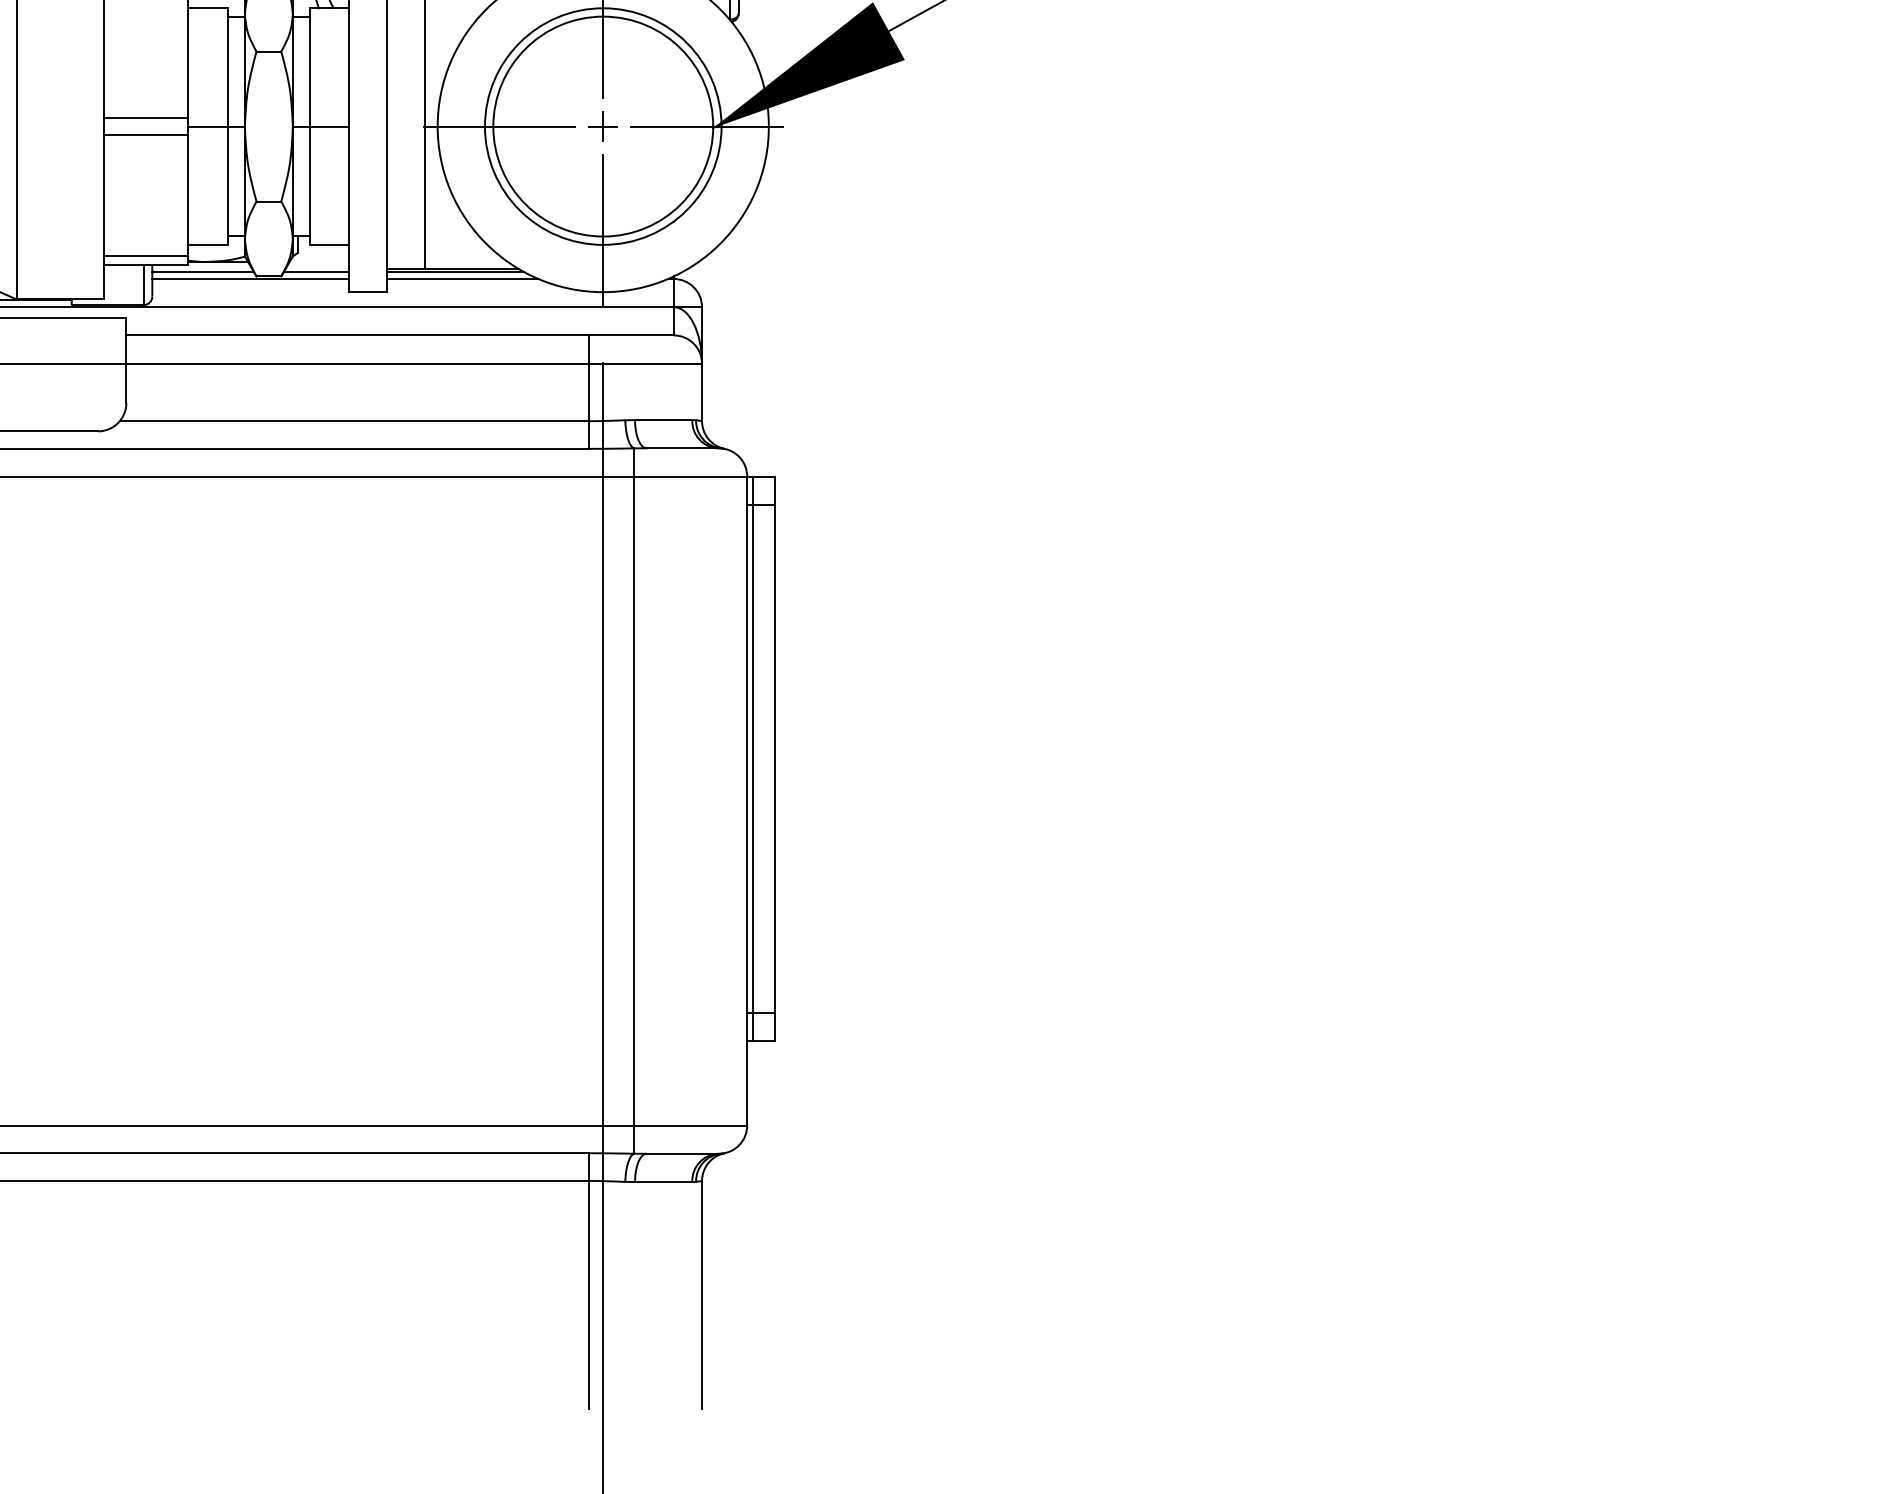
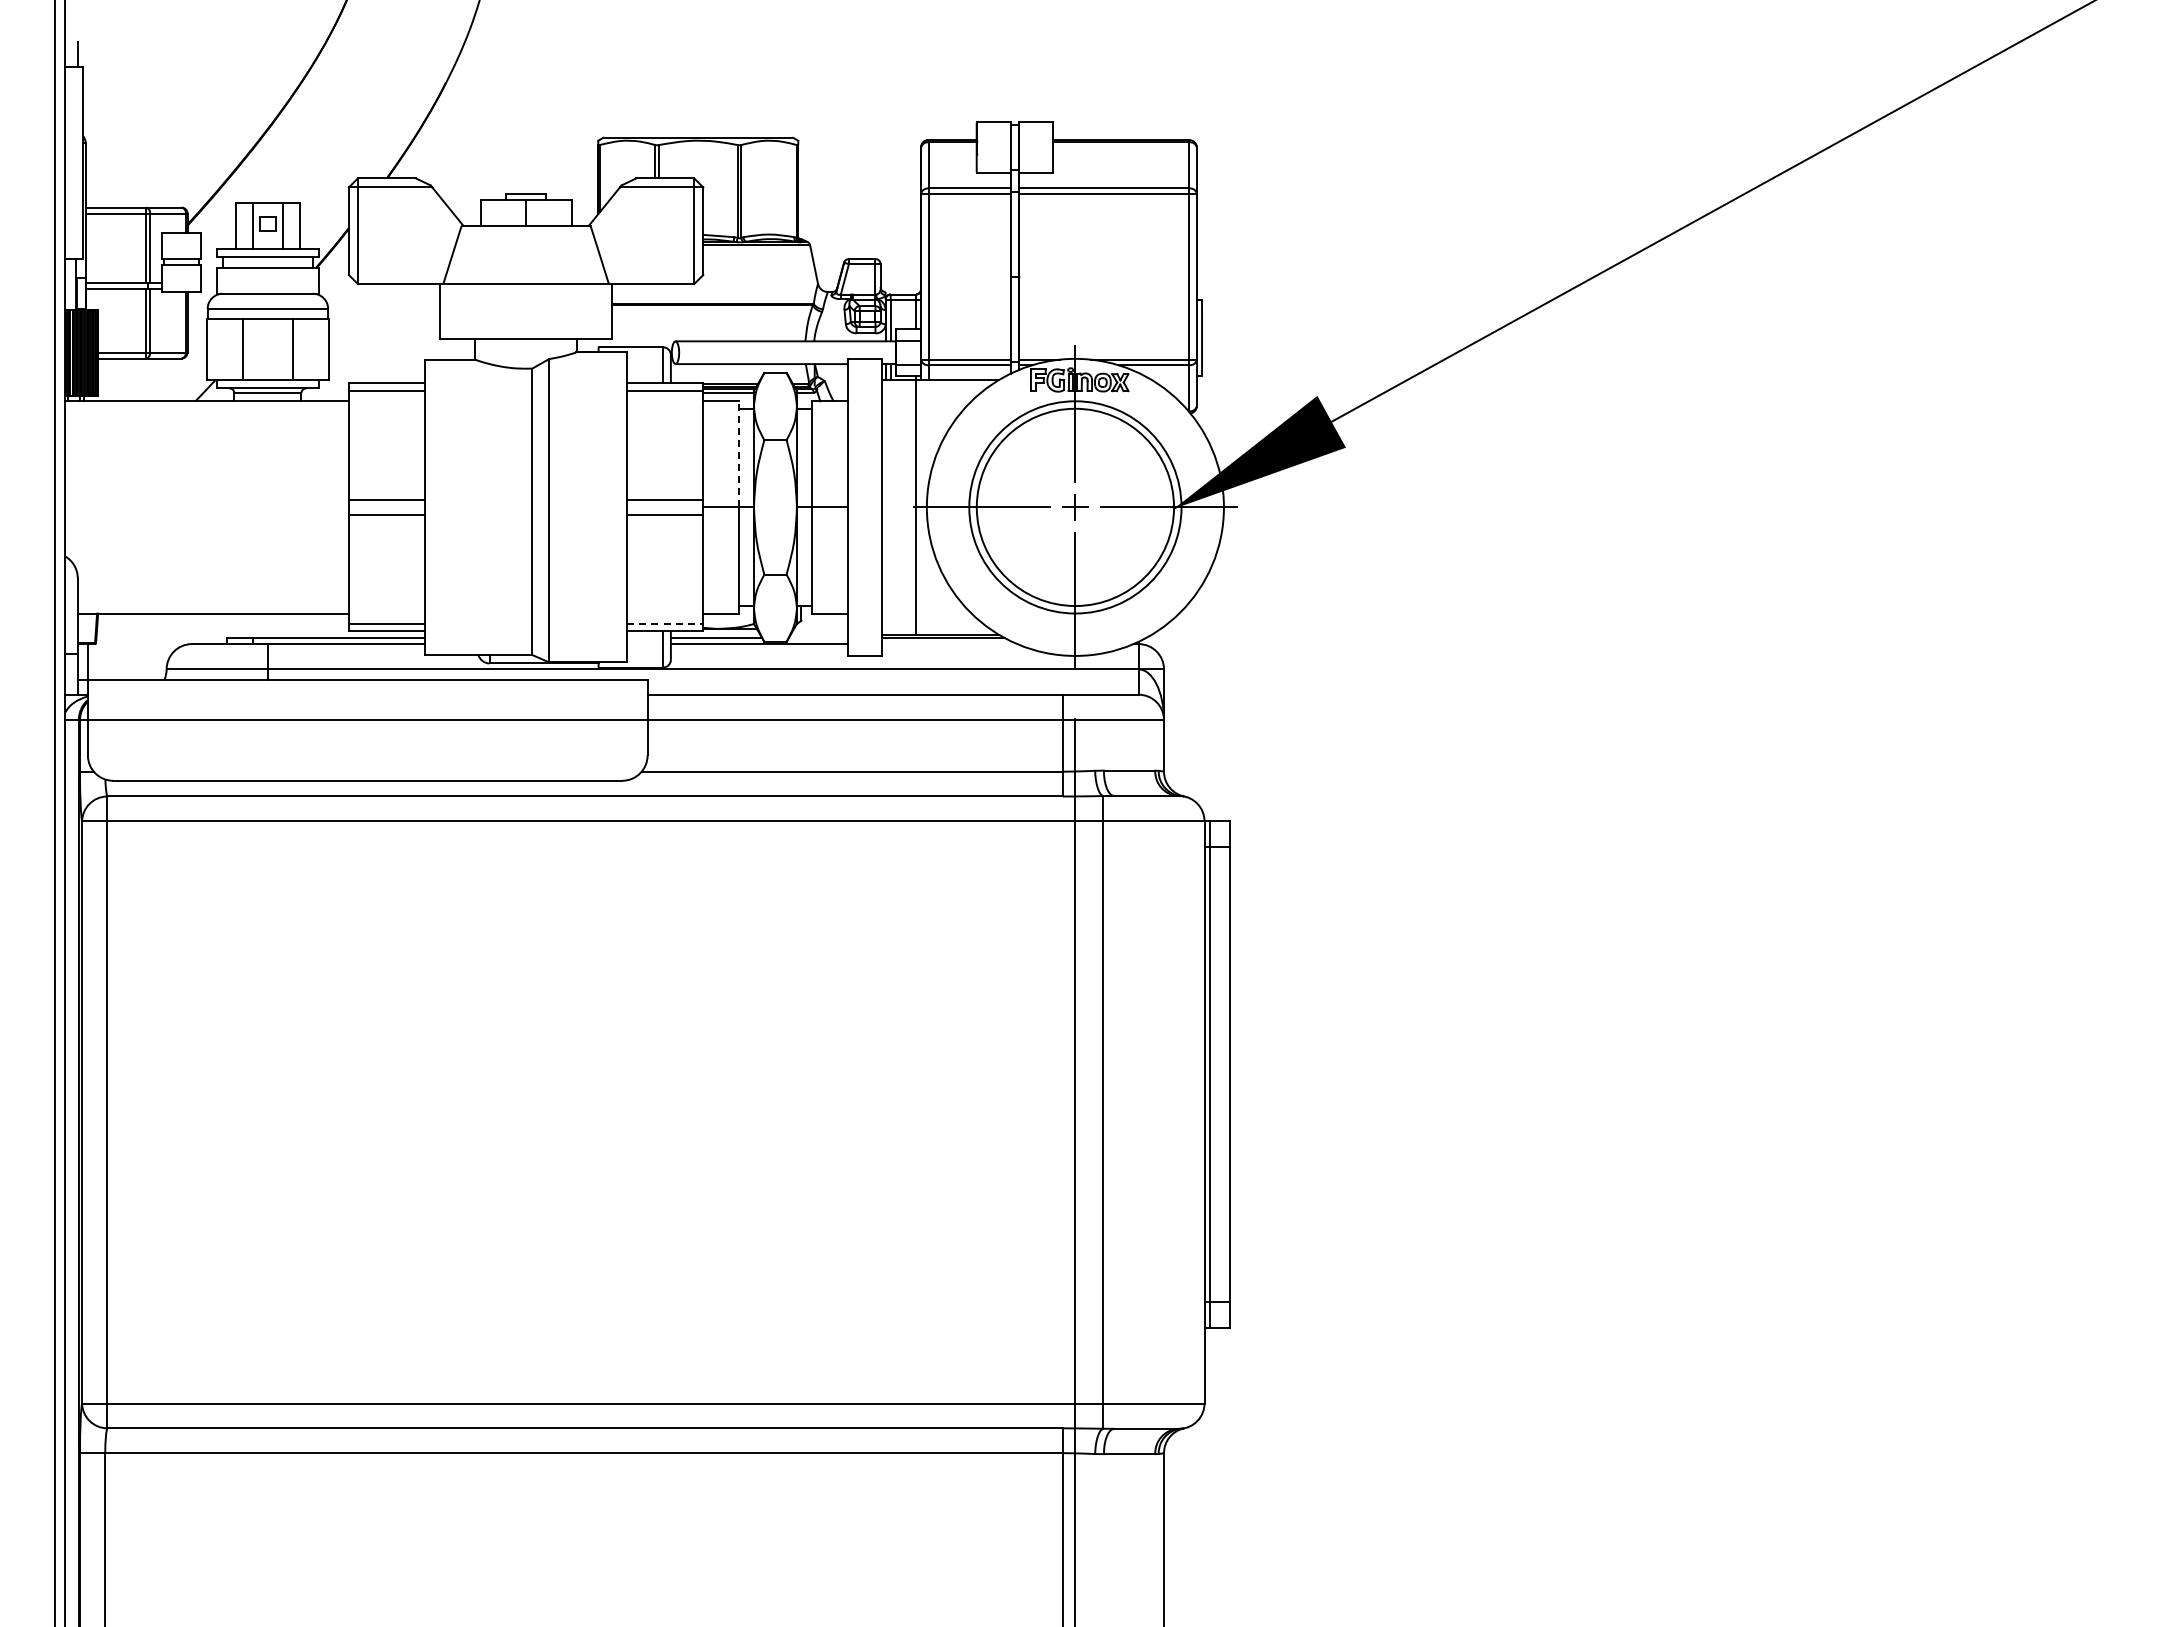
line: (227, 66) -> (738, 453), solid -> dashed
line: (146, 256) -> (665, 623), solid -> dashed
line: (315, 272) -> (817, 638), removed
line: (462, 279) -> (949, 644), removed

